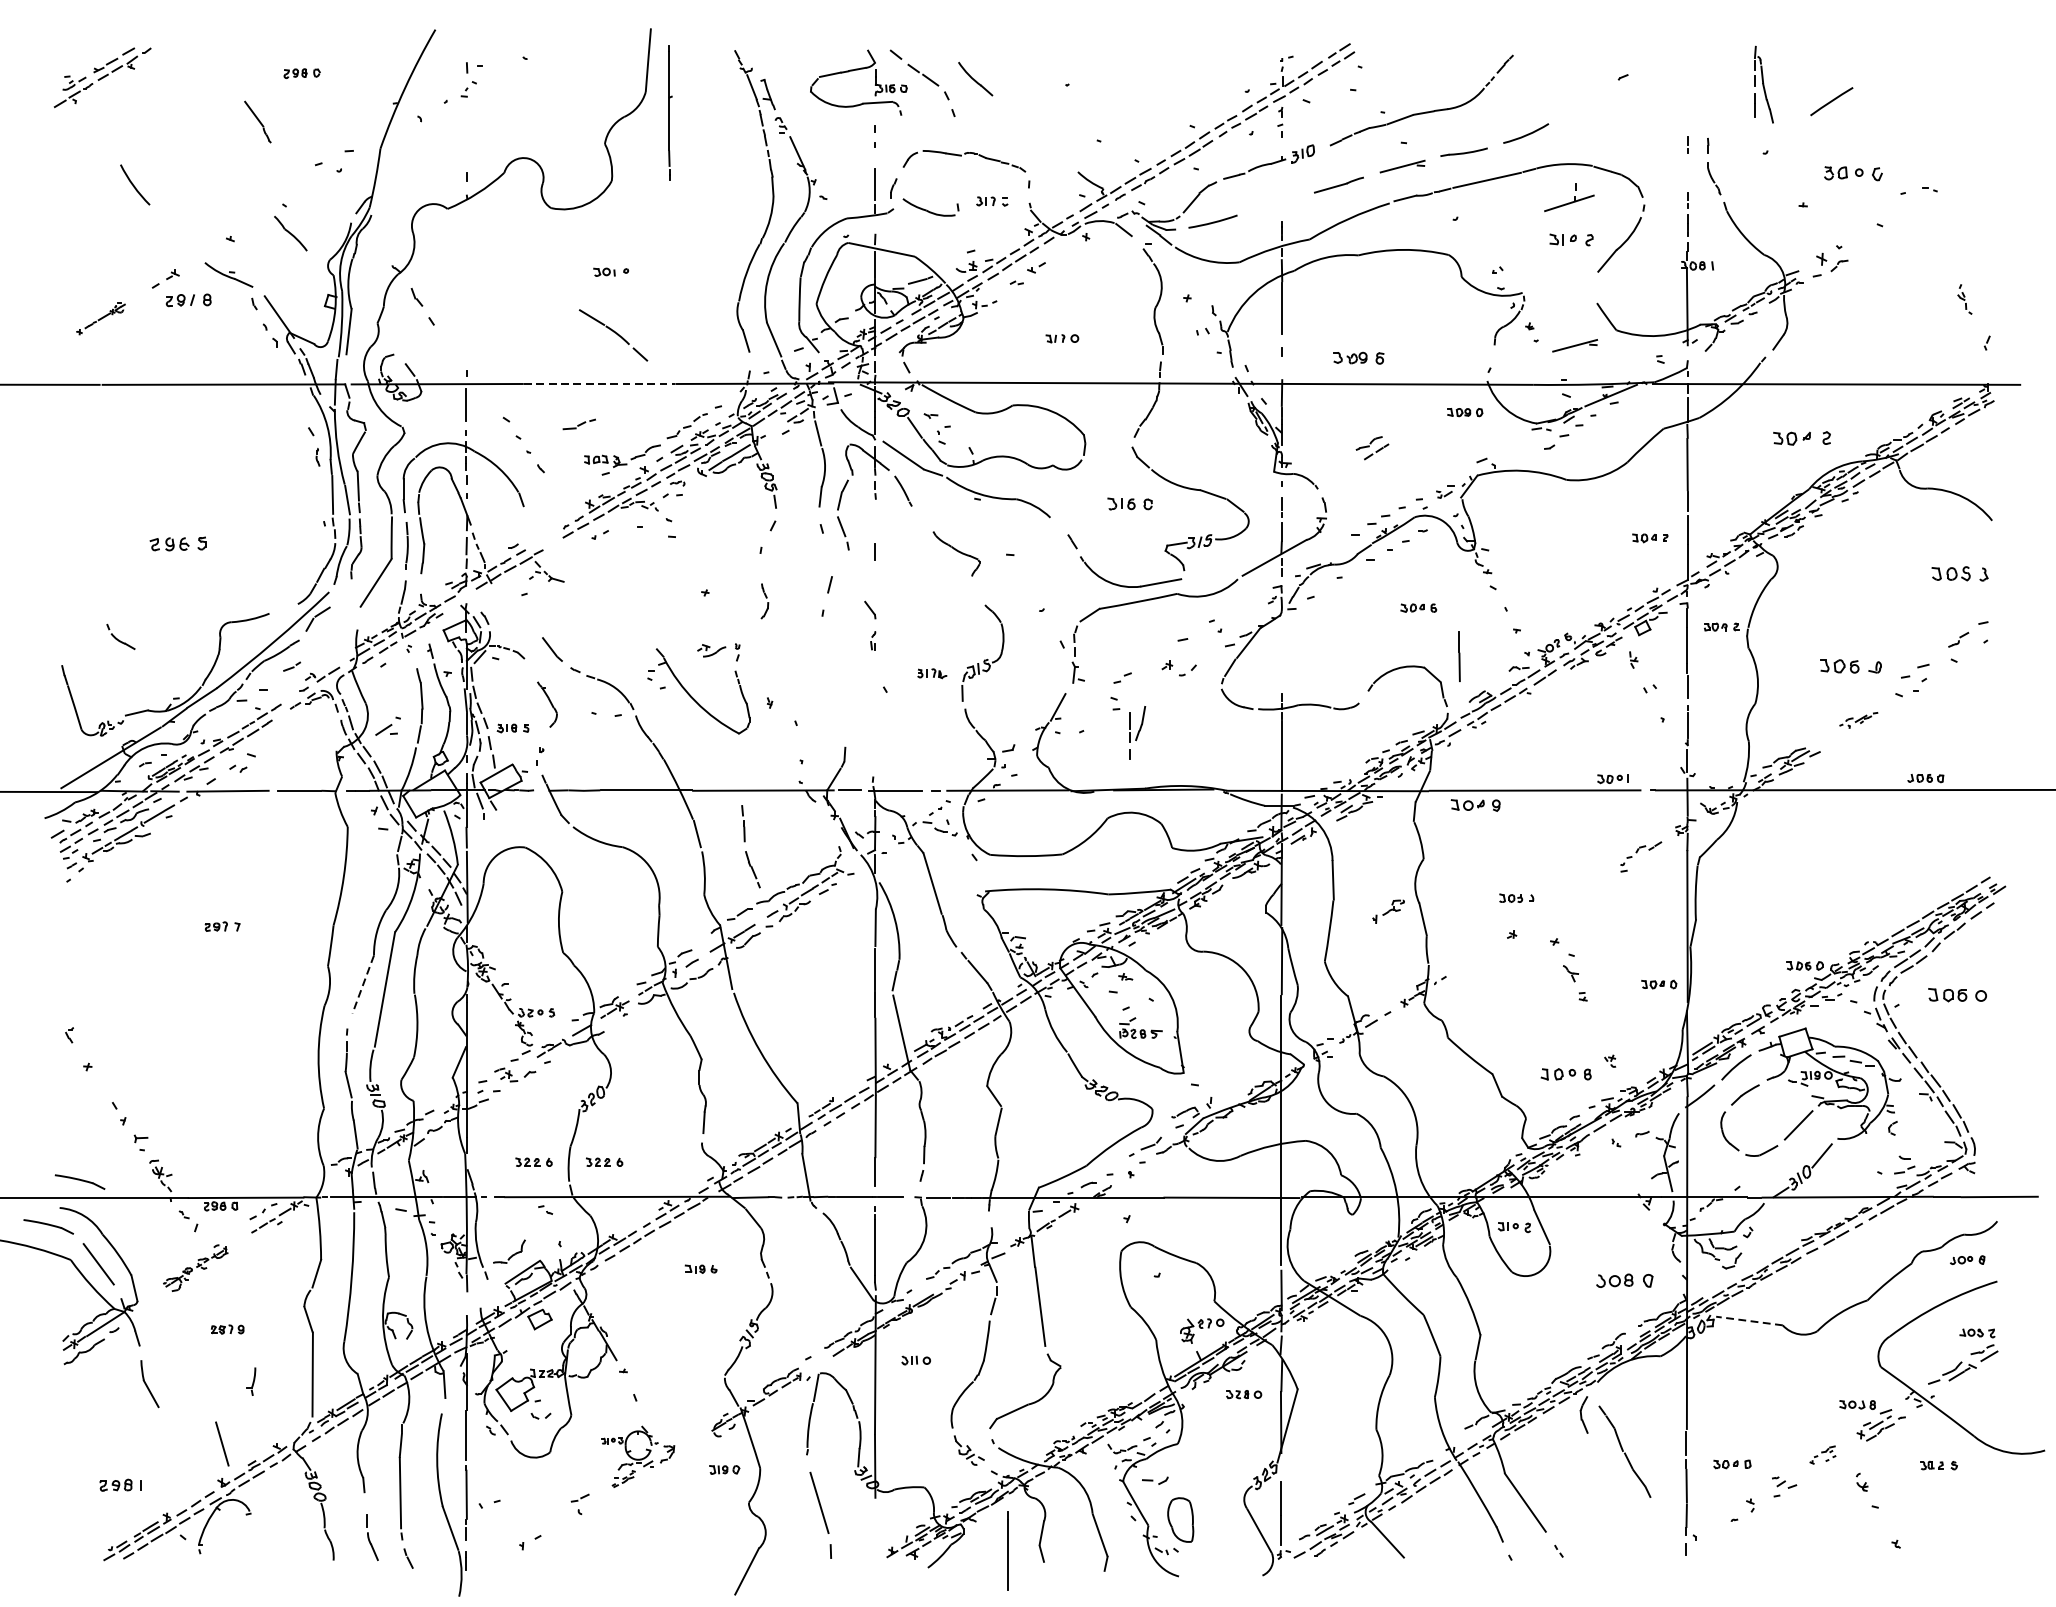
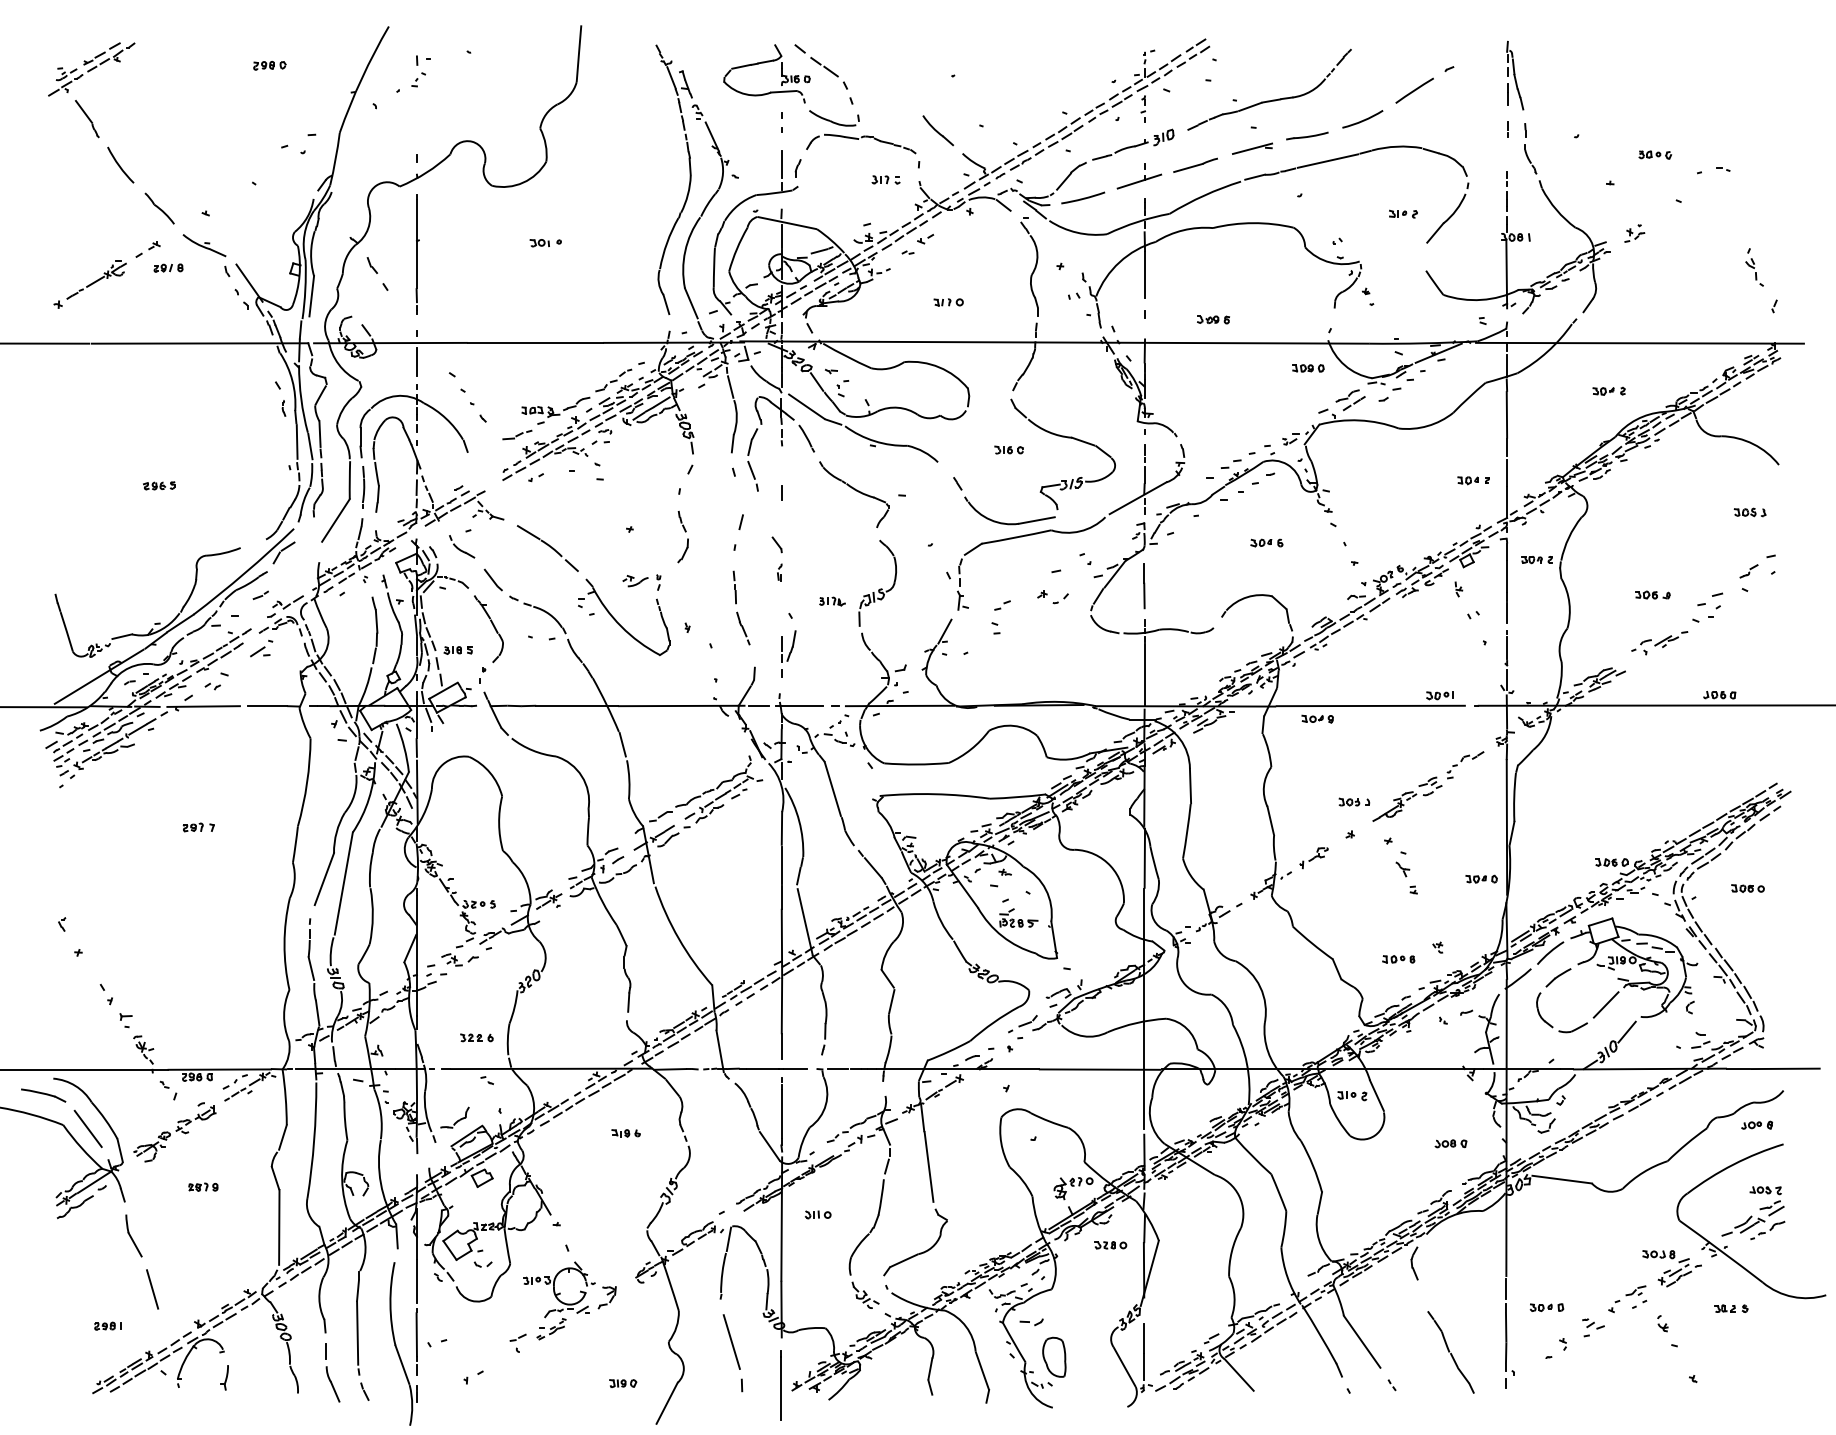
part: (974, 78) -> (937, 130), moved
part: (1764, 84) -> (1515, 75), moved
line: (1831, 101) -> (1414, 90), moved
part: (670, 112) -> (417, 254), moved
part: (258, 122) -> (87, 119), moved
part: (1853, 172) -> (1655, 154), size x0.62
part: (1569, 197) -> (1139, 176), moved
part: (931, 207) -> (834, 118), moved
line: (290, 233) -> (159, 208), moved
part: (1571, 239) -> (1403, 213), size x0.71
part: (1830, 261) -> (1634, 233), size x0.62
part: (188, 299) -> (168, 267), size x0.71
part: (1964, 299) -> (1754, 267), size x1.43
part: (100, 318) -> (89, 284), size x1.67
part: (613, 335) -> (547, 548), moved
part: (1575, 345) -> (1406, 308), removed
part: (1358, 357) -> (1213, 319), size x0.71
line: (599, 383) -> (535, 342), dashed -> solid
part: (579, 423) -> (517, 434), moved
part: (1801, 437) -> (1608, 390), size x0.62
part: (1372, 448) -> (1350, 400), moved
part: (1129, 503) -> (1008, 449), size x0.71
part: (178, 543) -> (159, 485), size x0.62
part: (956, 553) -> (854, 494), size x1.67
part: (1959, 573) -> (1749, 512), size x0.62
part: (764, 600) -> (682, 536), size x1.67
part: (121, 636) -> (462, 546), moved
line: (1459, 656) -> (1144, 586), moved
part: (1850, 665) -> (1652, 594), size x0.62
part: (547, 704) -> (488, 629), size x1.67
part: (1858, 720) -> (1659, 643), size x1.67
part: (387, 726) -> (261, 648), moved
part: (1137, 731) -> (788, 653), moved
part: (1475, 804) -> (1317, 718), size x0.71
part: (750, 846) -> (741, 607), moved
part: (1576, 894) -> (1407, 798), added
part: (1388, 912) -> (1313, 858), moved
line: (363, 984) -> (324, 879), dashed -> solid
part: (1956, 995) -> (1747, 888), size x0.62
part: (1566, 1074) -> (1398, 959), size x0.71
part: (604, 1161) -> (539, 1037), removed
part: (80, 1182) -> (71, 1055), removed
part: (195, 1268) -> (174, 1132), size x1.43
part: (1624, 1280) -> (1450, 1143), size x0.62
line: (1748, 1320) -> (1561, 1179), dashed -> solid
part: (1979, 1376) -> (1767, 1229), added
part: (251, 1381) -> (224, 1377), moved
line: (222, 1444) -> (152, 1289), moved
part: (1624, 1451) -> (1450, 1352), moved
part: (1822, 1455) -> (1627, 1299), size x1.67
part: (637, 1456) -> (569, 1300), size x1.43
part: (725, 1469) -> (623, 1383), moved
part: (120, 1484) -> (107, 1325), size x0.71
part: (372, 1537) -> (332, 1372), size x1.43
line: (1007, 1551) -> (780, 1385), moved

